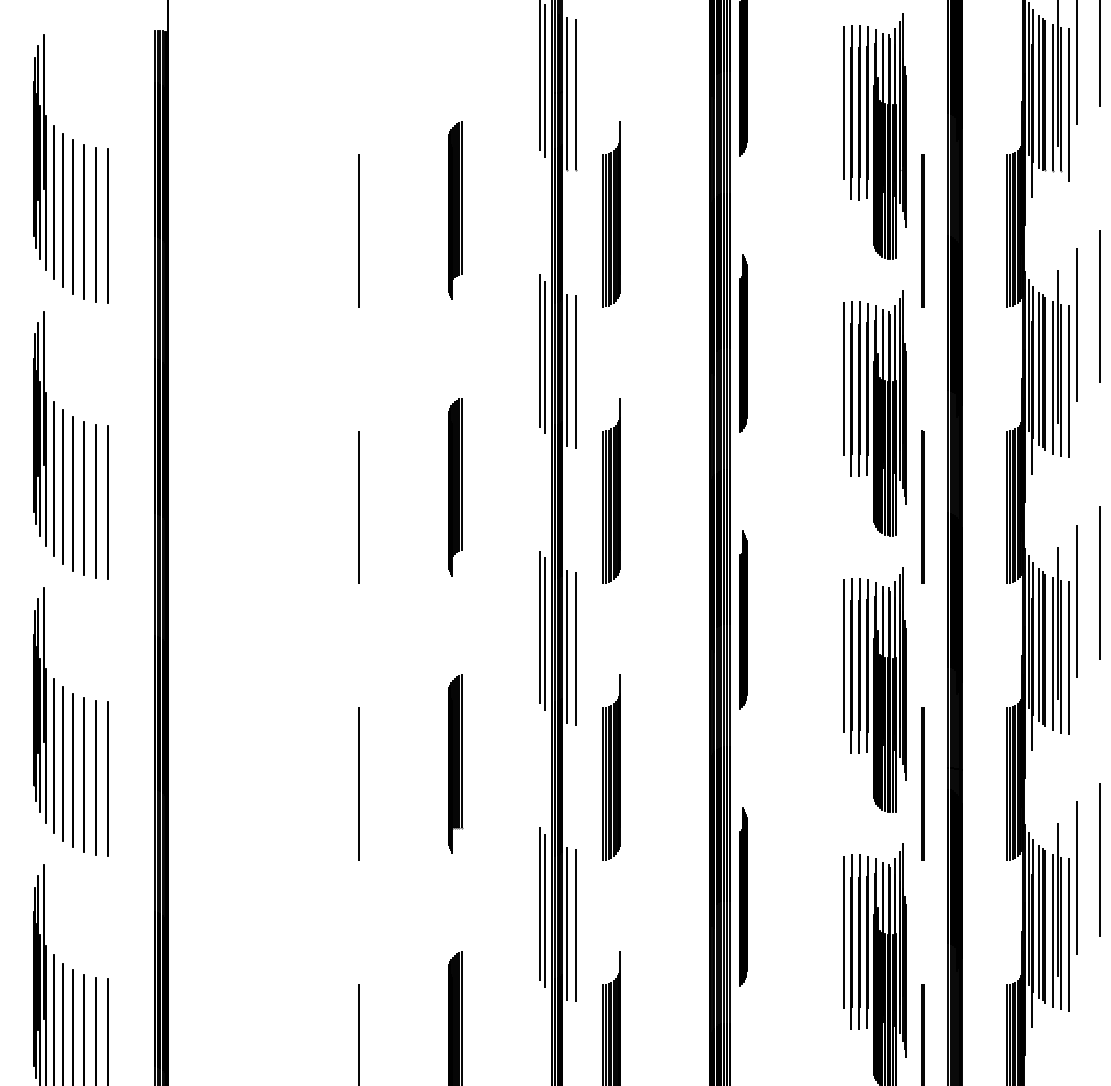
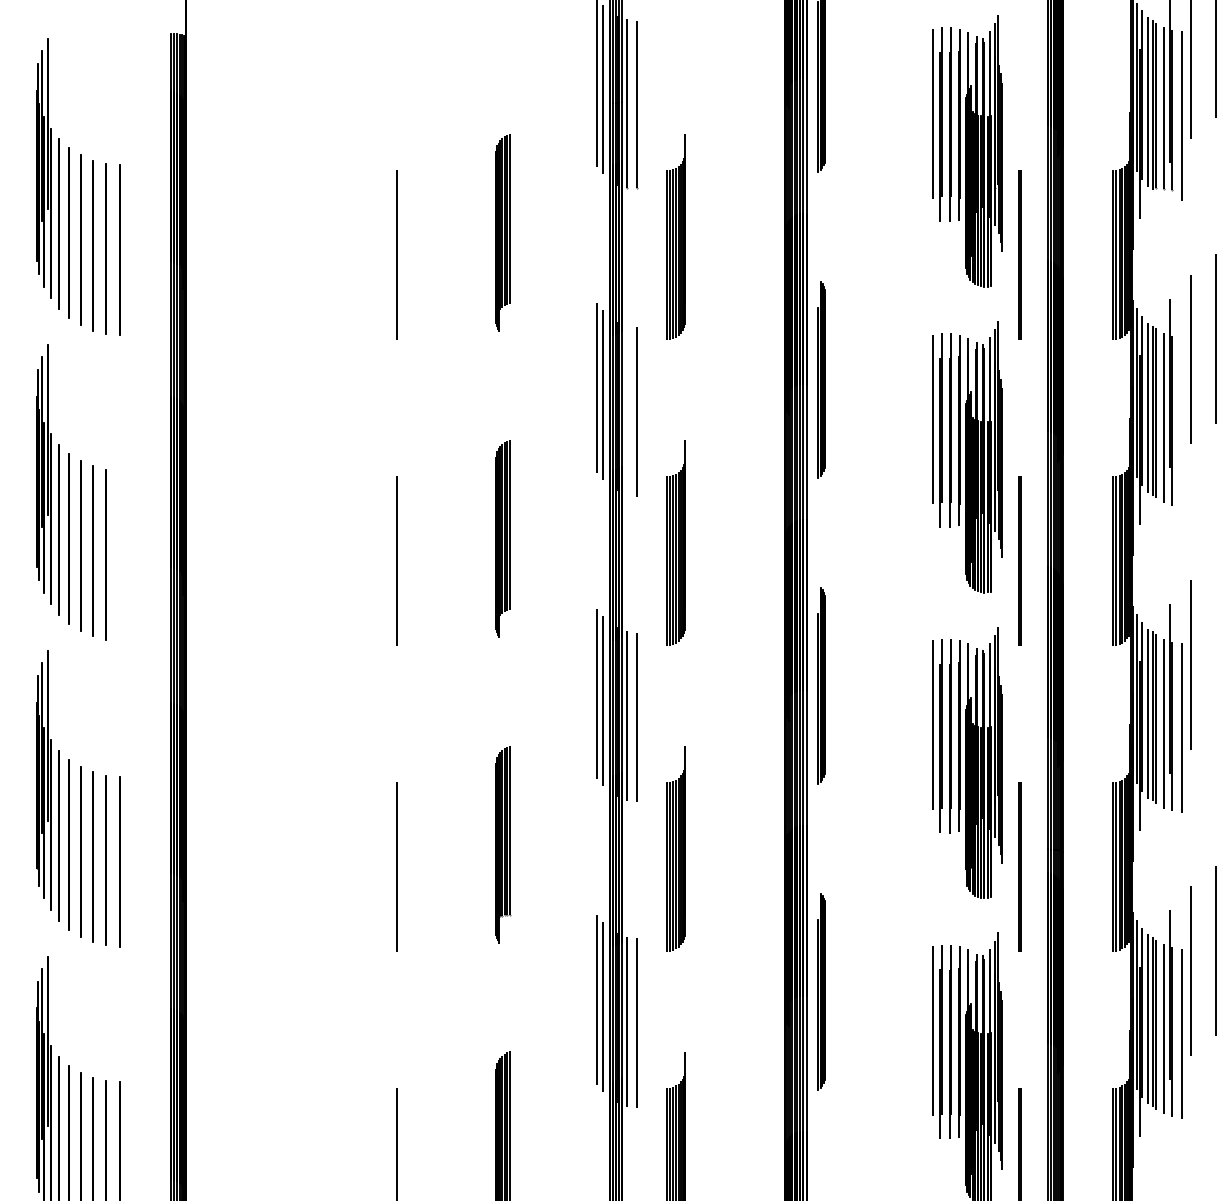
line: (567, 370) -> (627, 409), removed
line: (1068, 382) -> (1181, 422), removed
line: (108, 502) -> (119, 555), removed
line: (1099, 582) -> (1215, 644), removed

